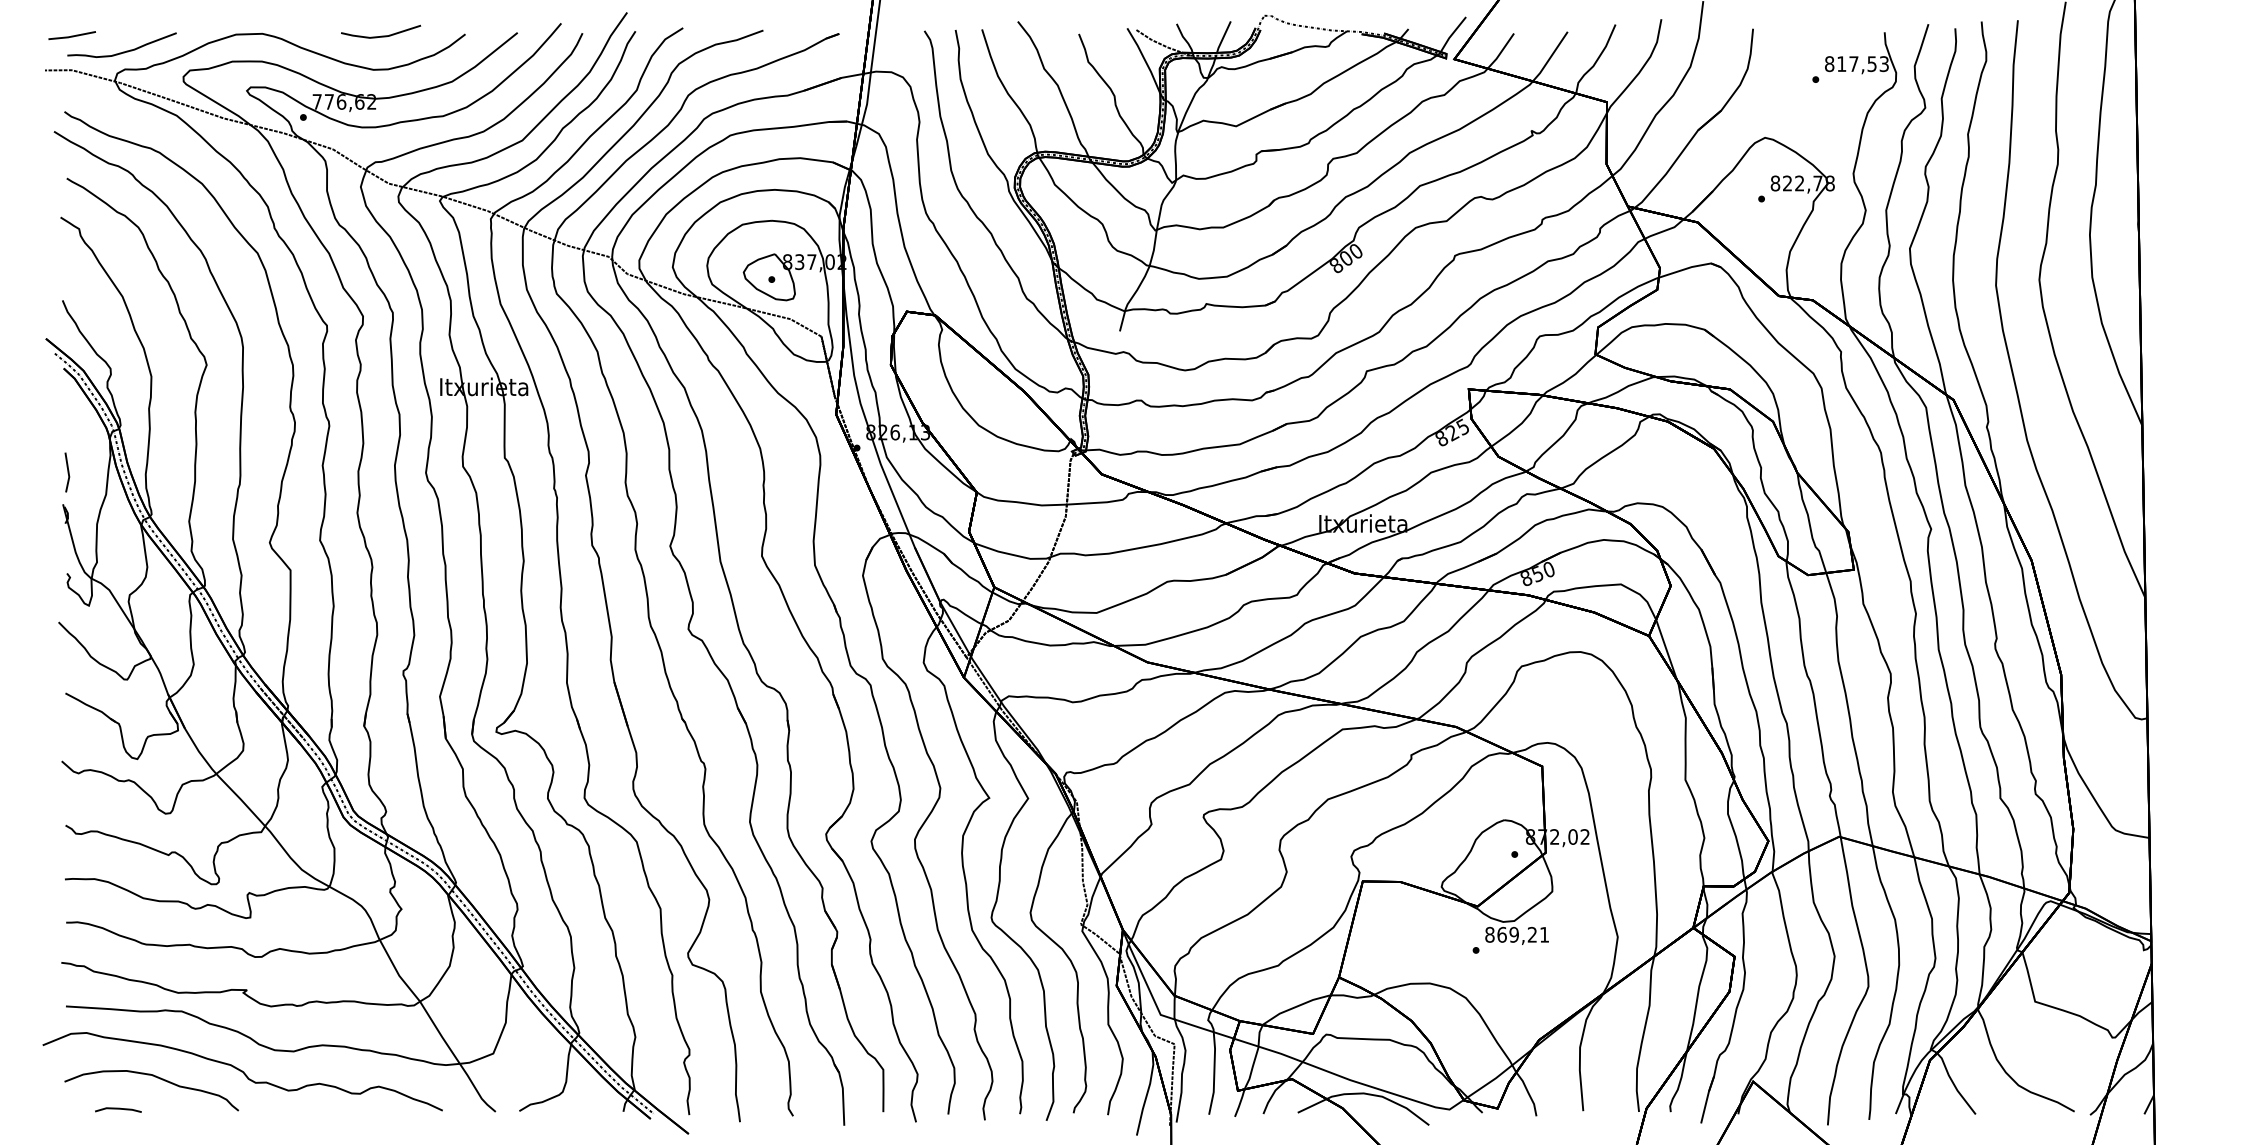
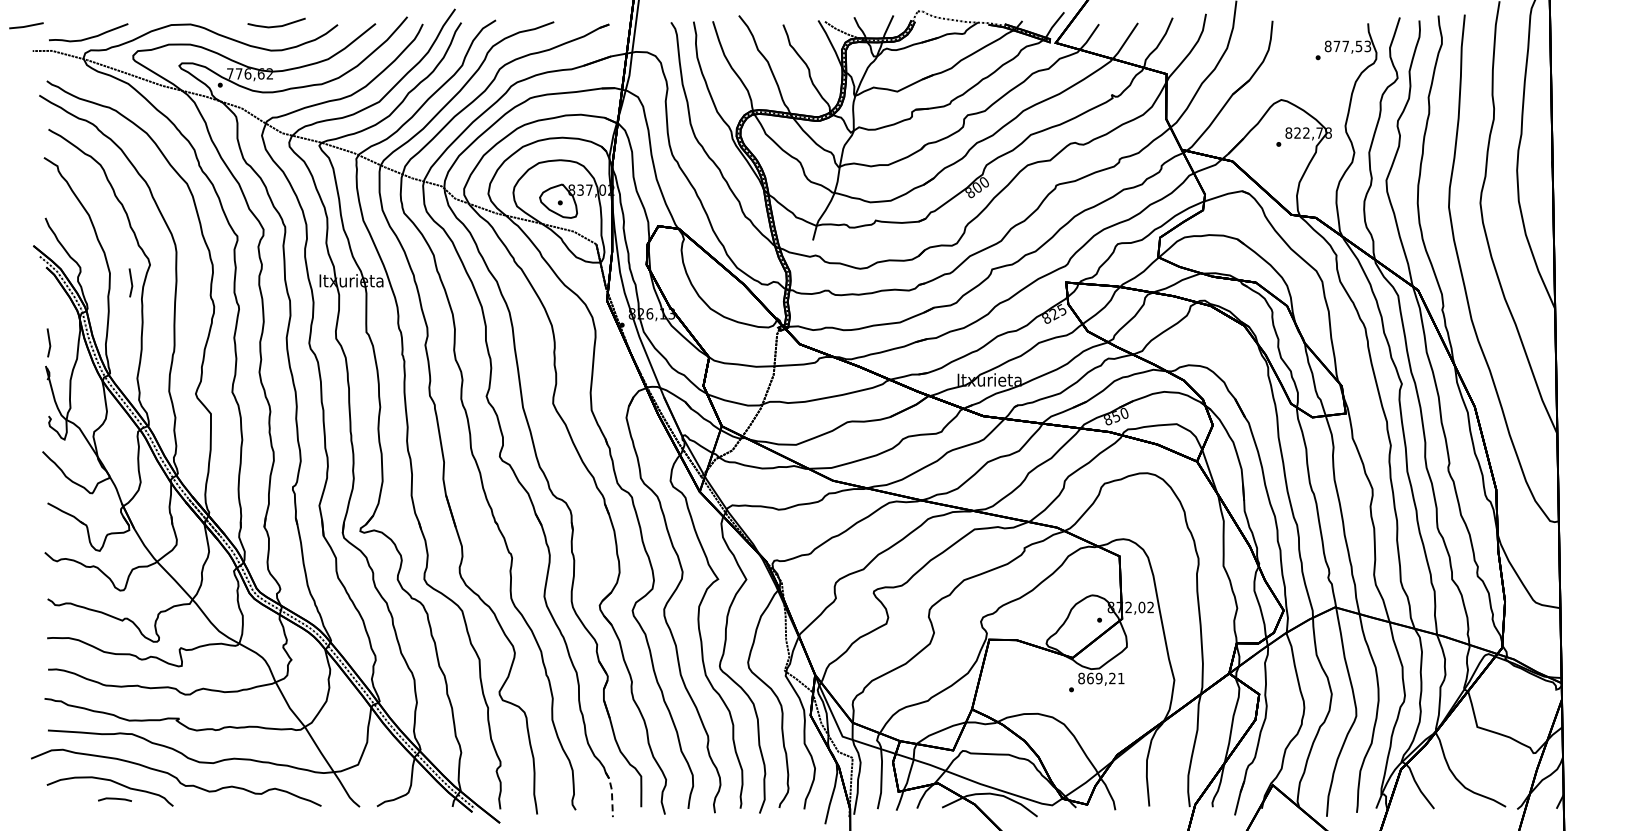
line: (72, 35) -> (26, 25), moved
text: (1841, 62) -> (1336, 45), 817,53 -> 877,53
line: (179, 389) -> (130, 282), added
line: (843, 1093) -> (612, 793), solid -> dashed
line: (117, 1109) -> (114, 799), moved

